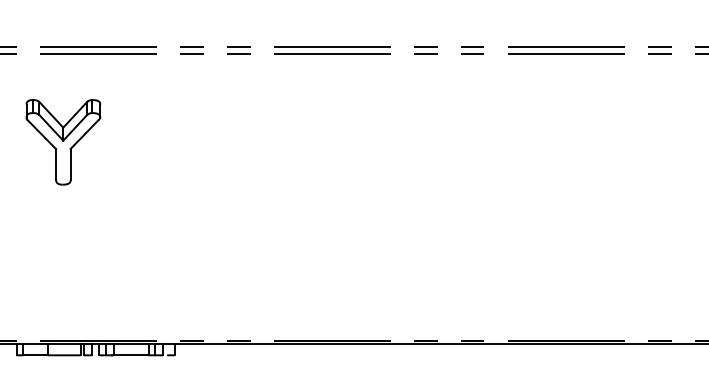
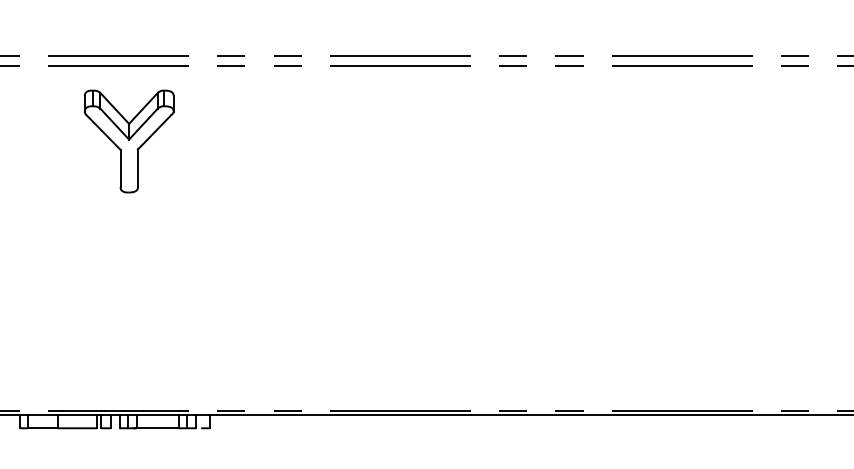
part: (63, 142) -> (129, 141), moved

